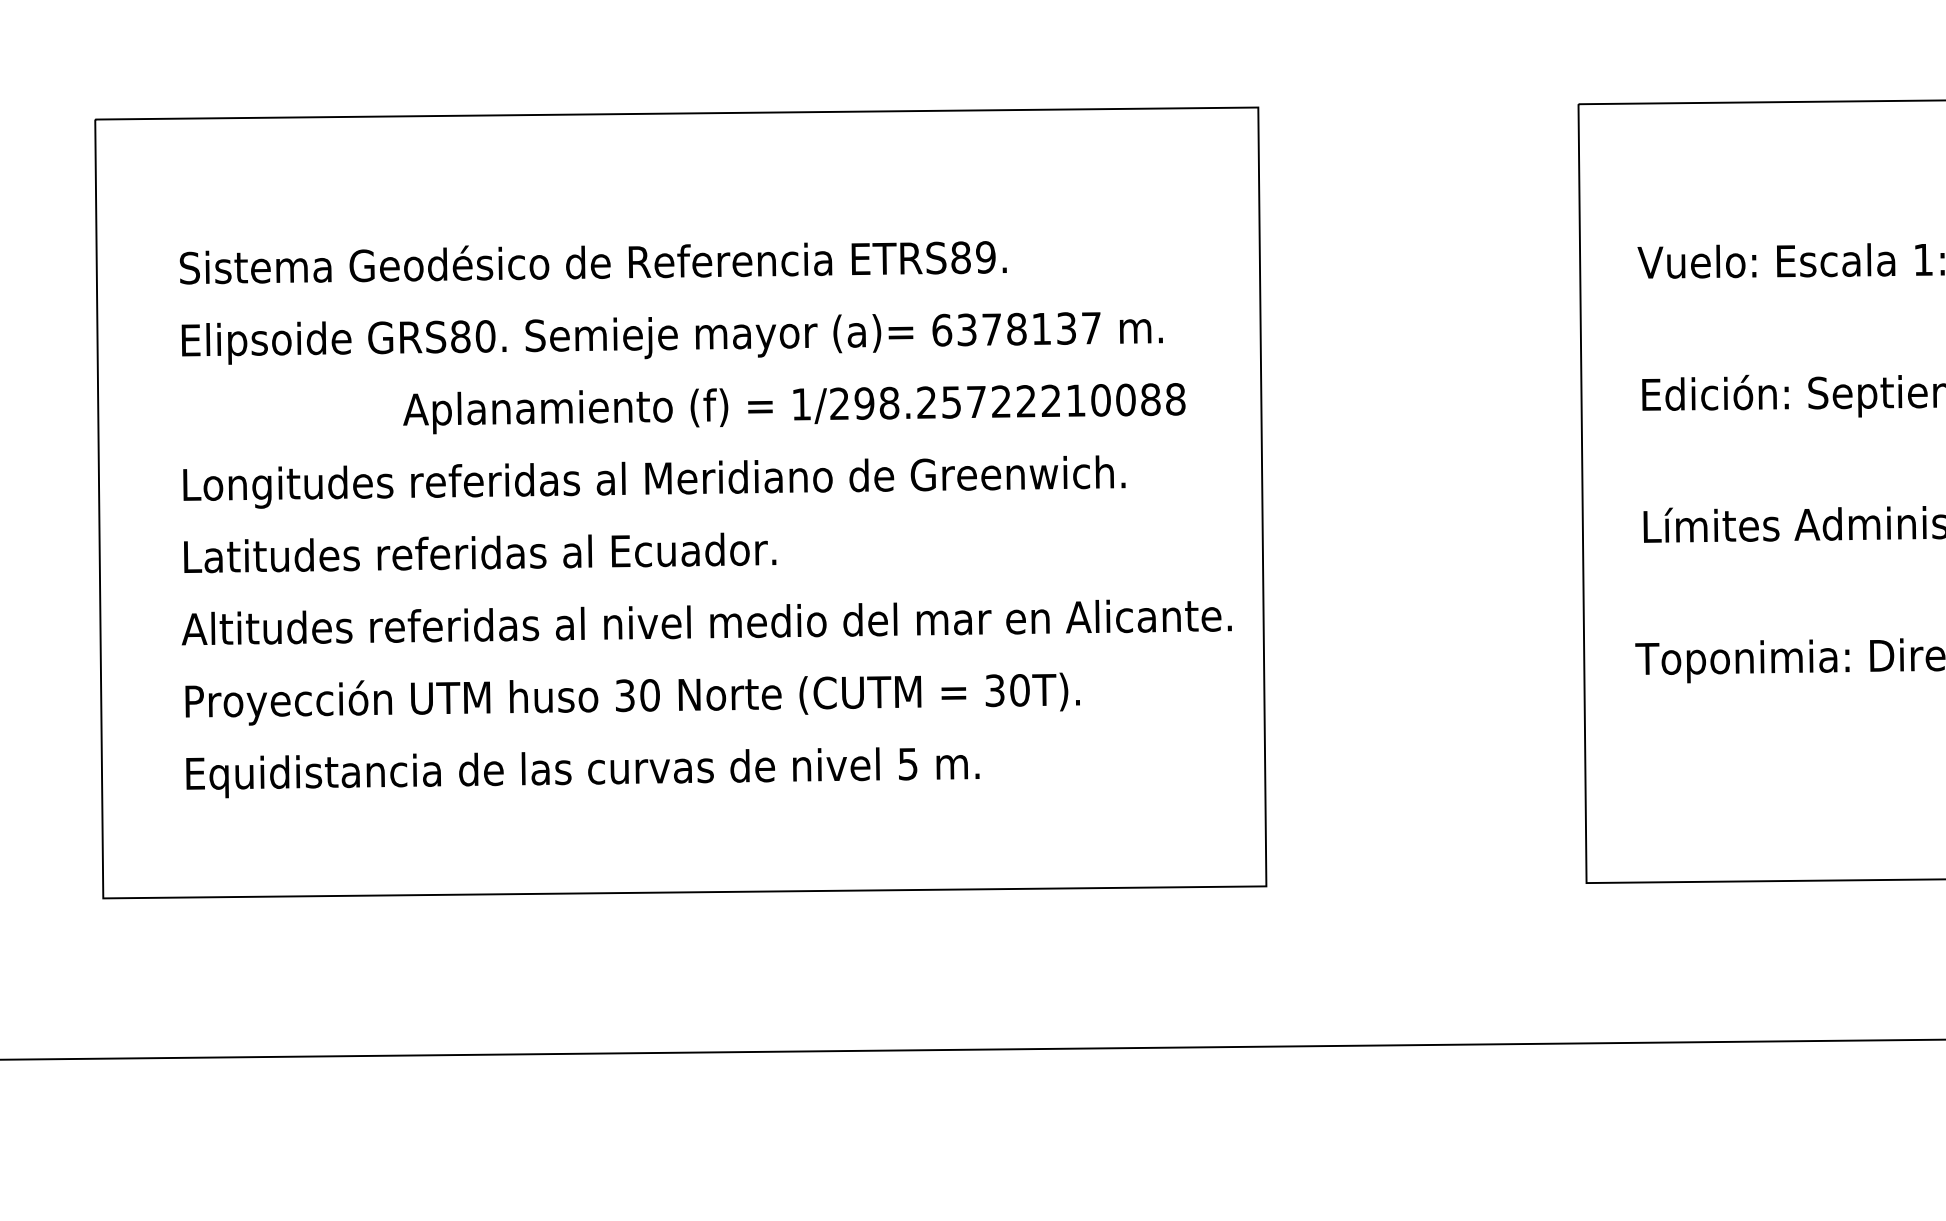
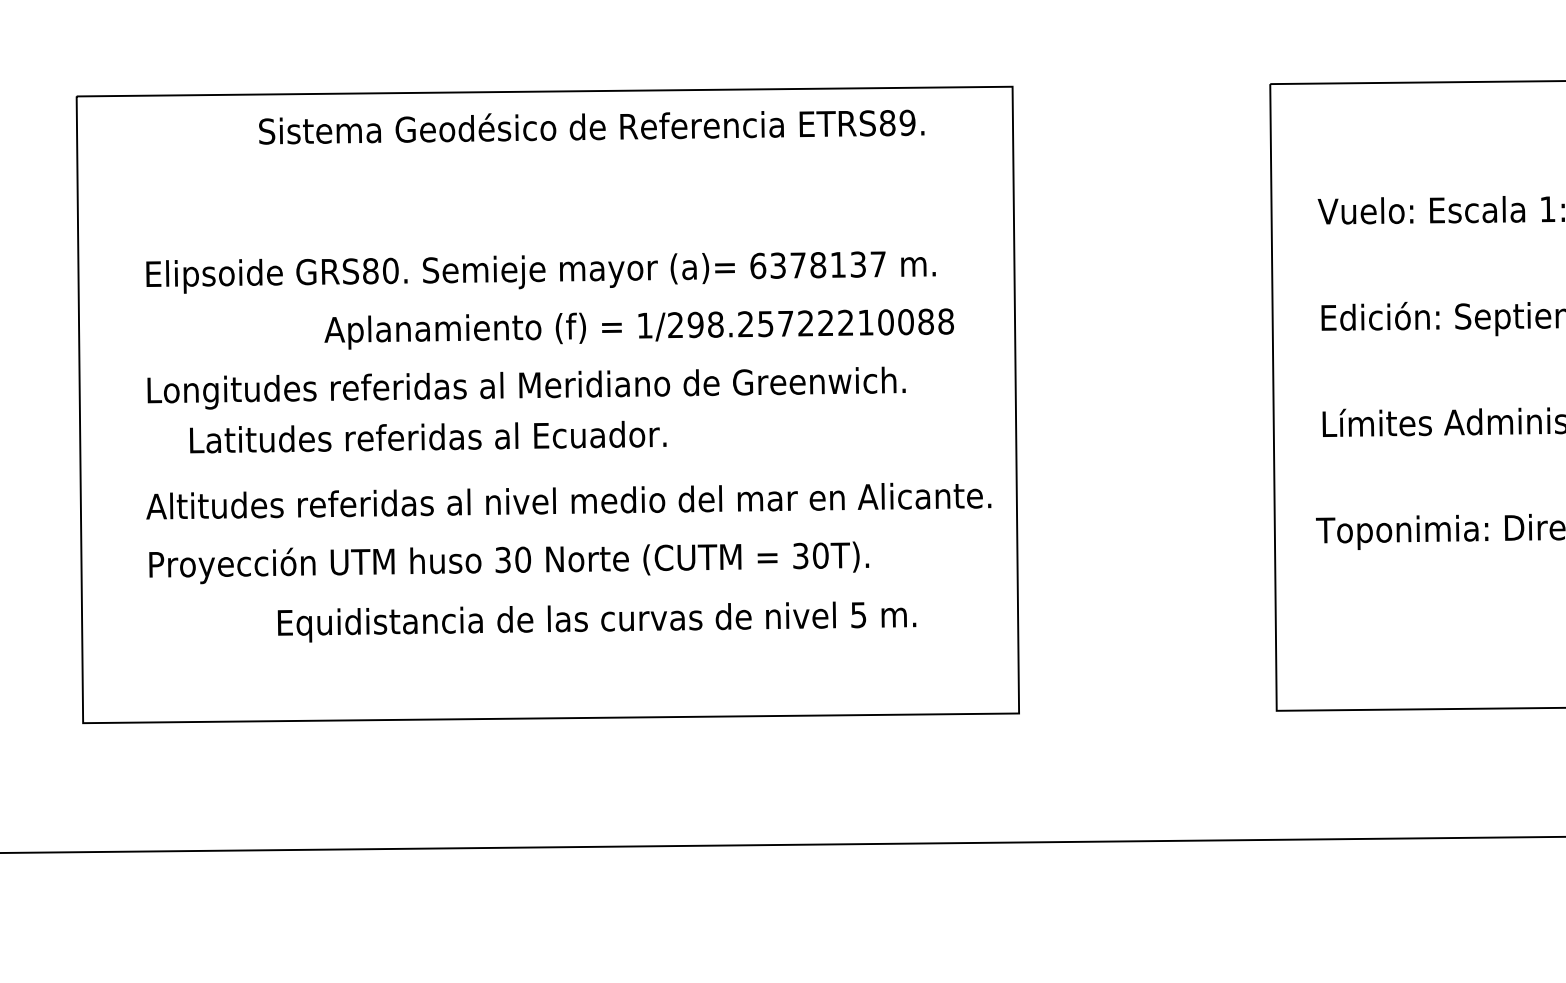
text: (592, 262) -> (591, 126), moved
text: (480, 552) -> (428, 436), moved
text: (582, 772) -> (596, 621), moved

